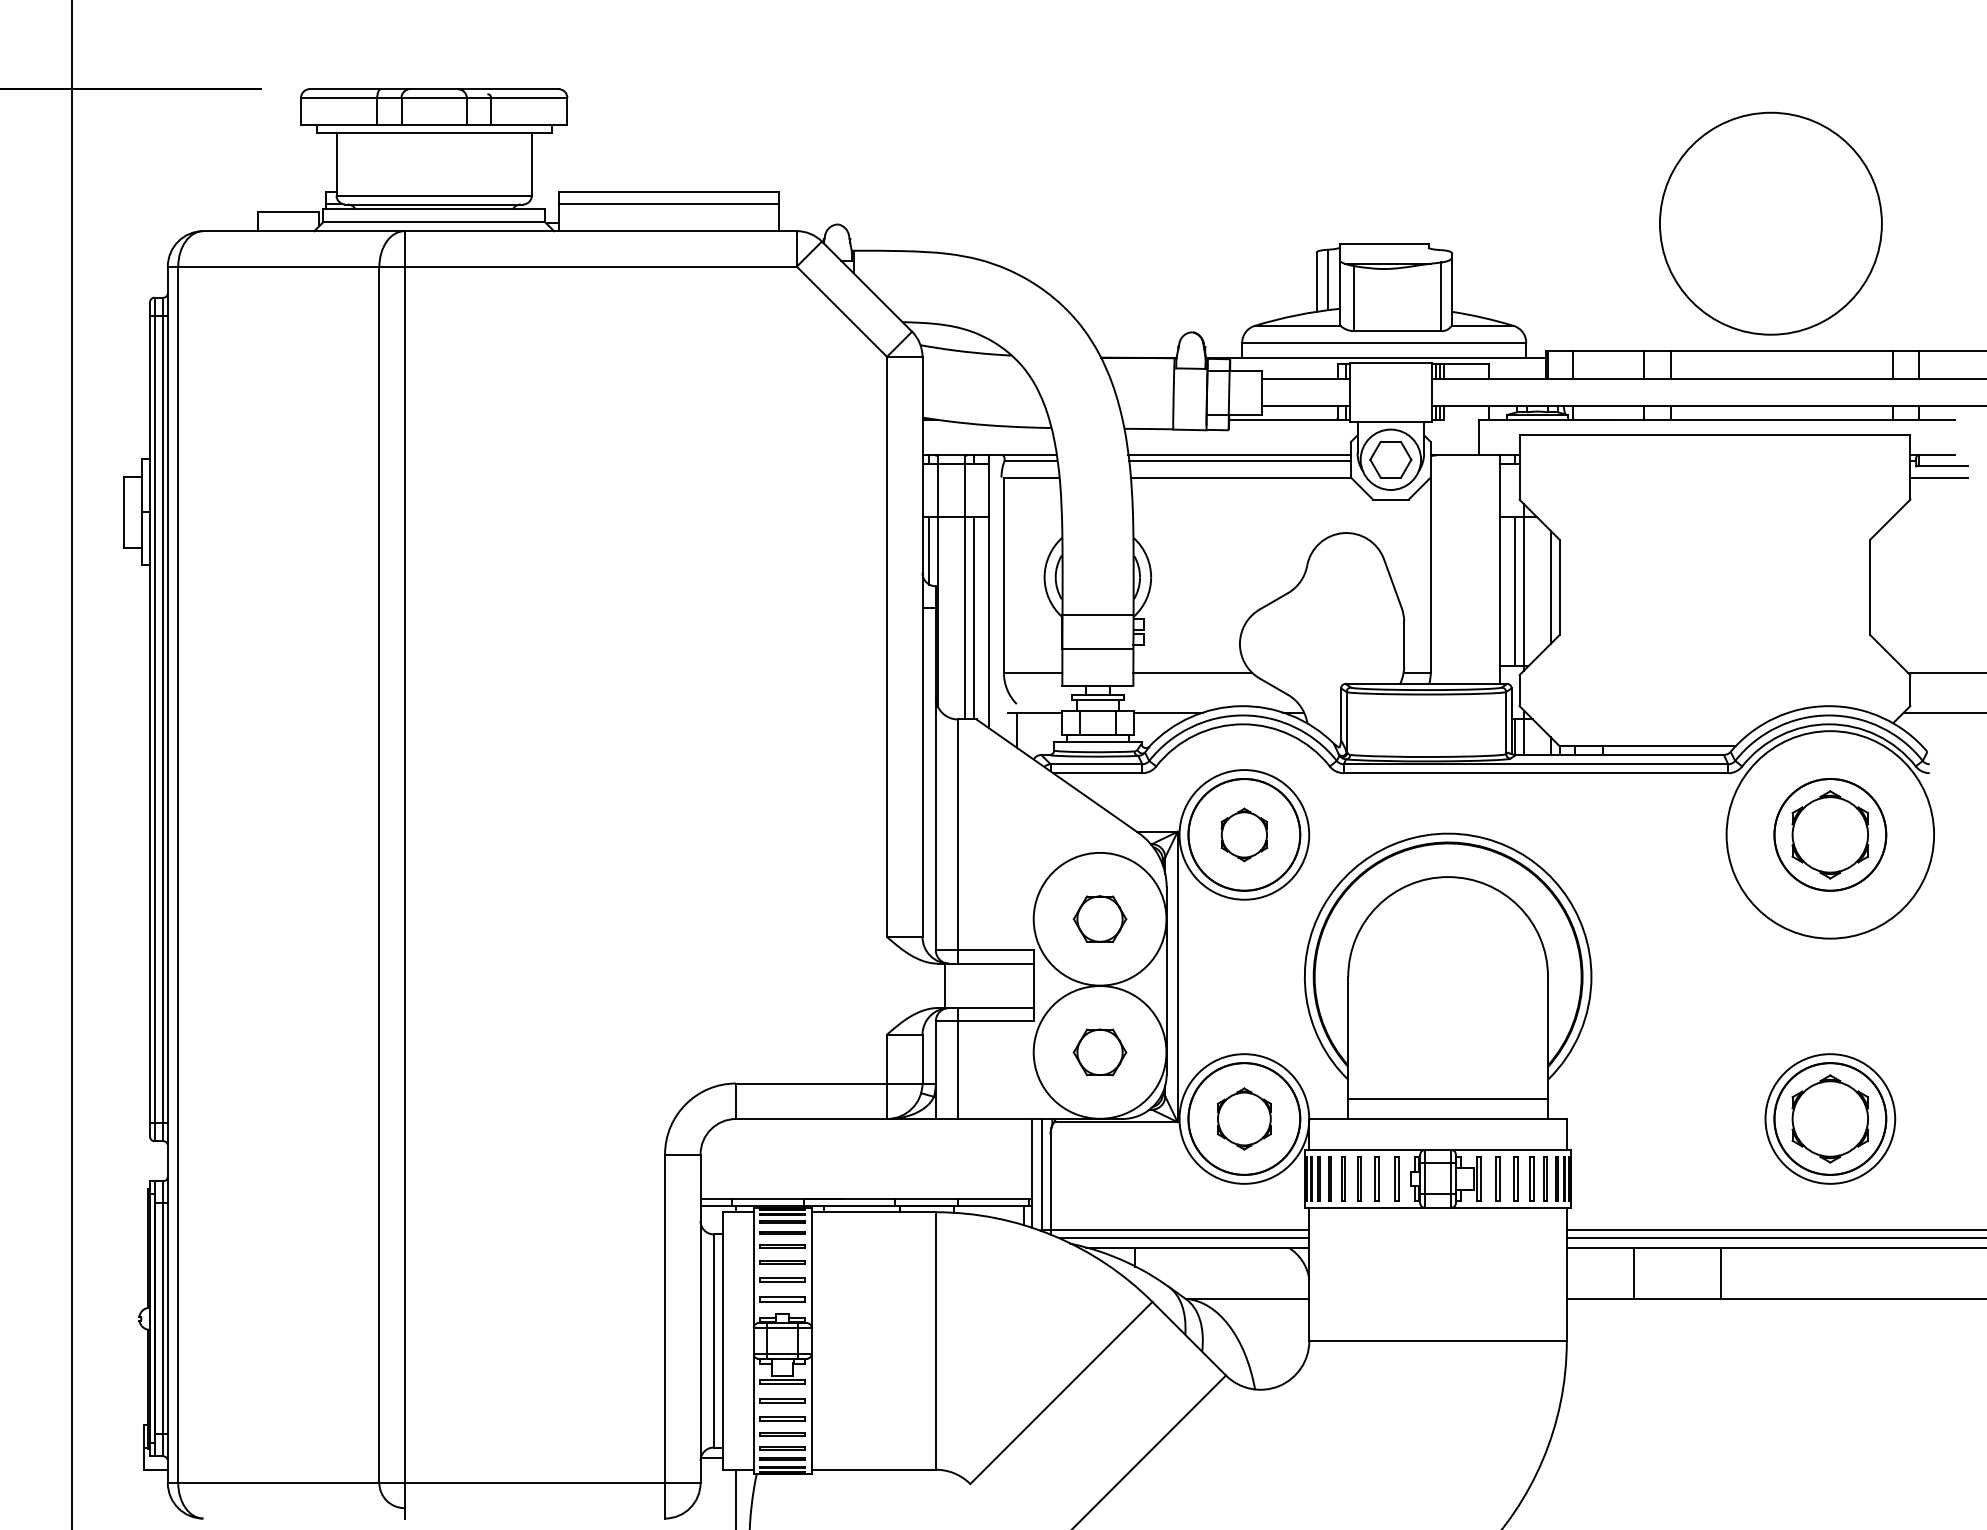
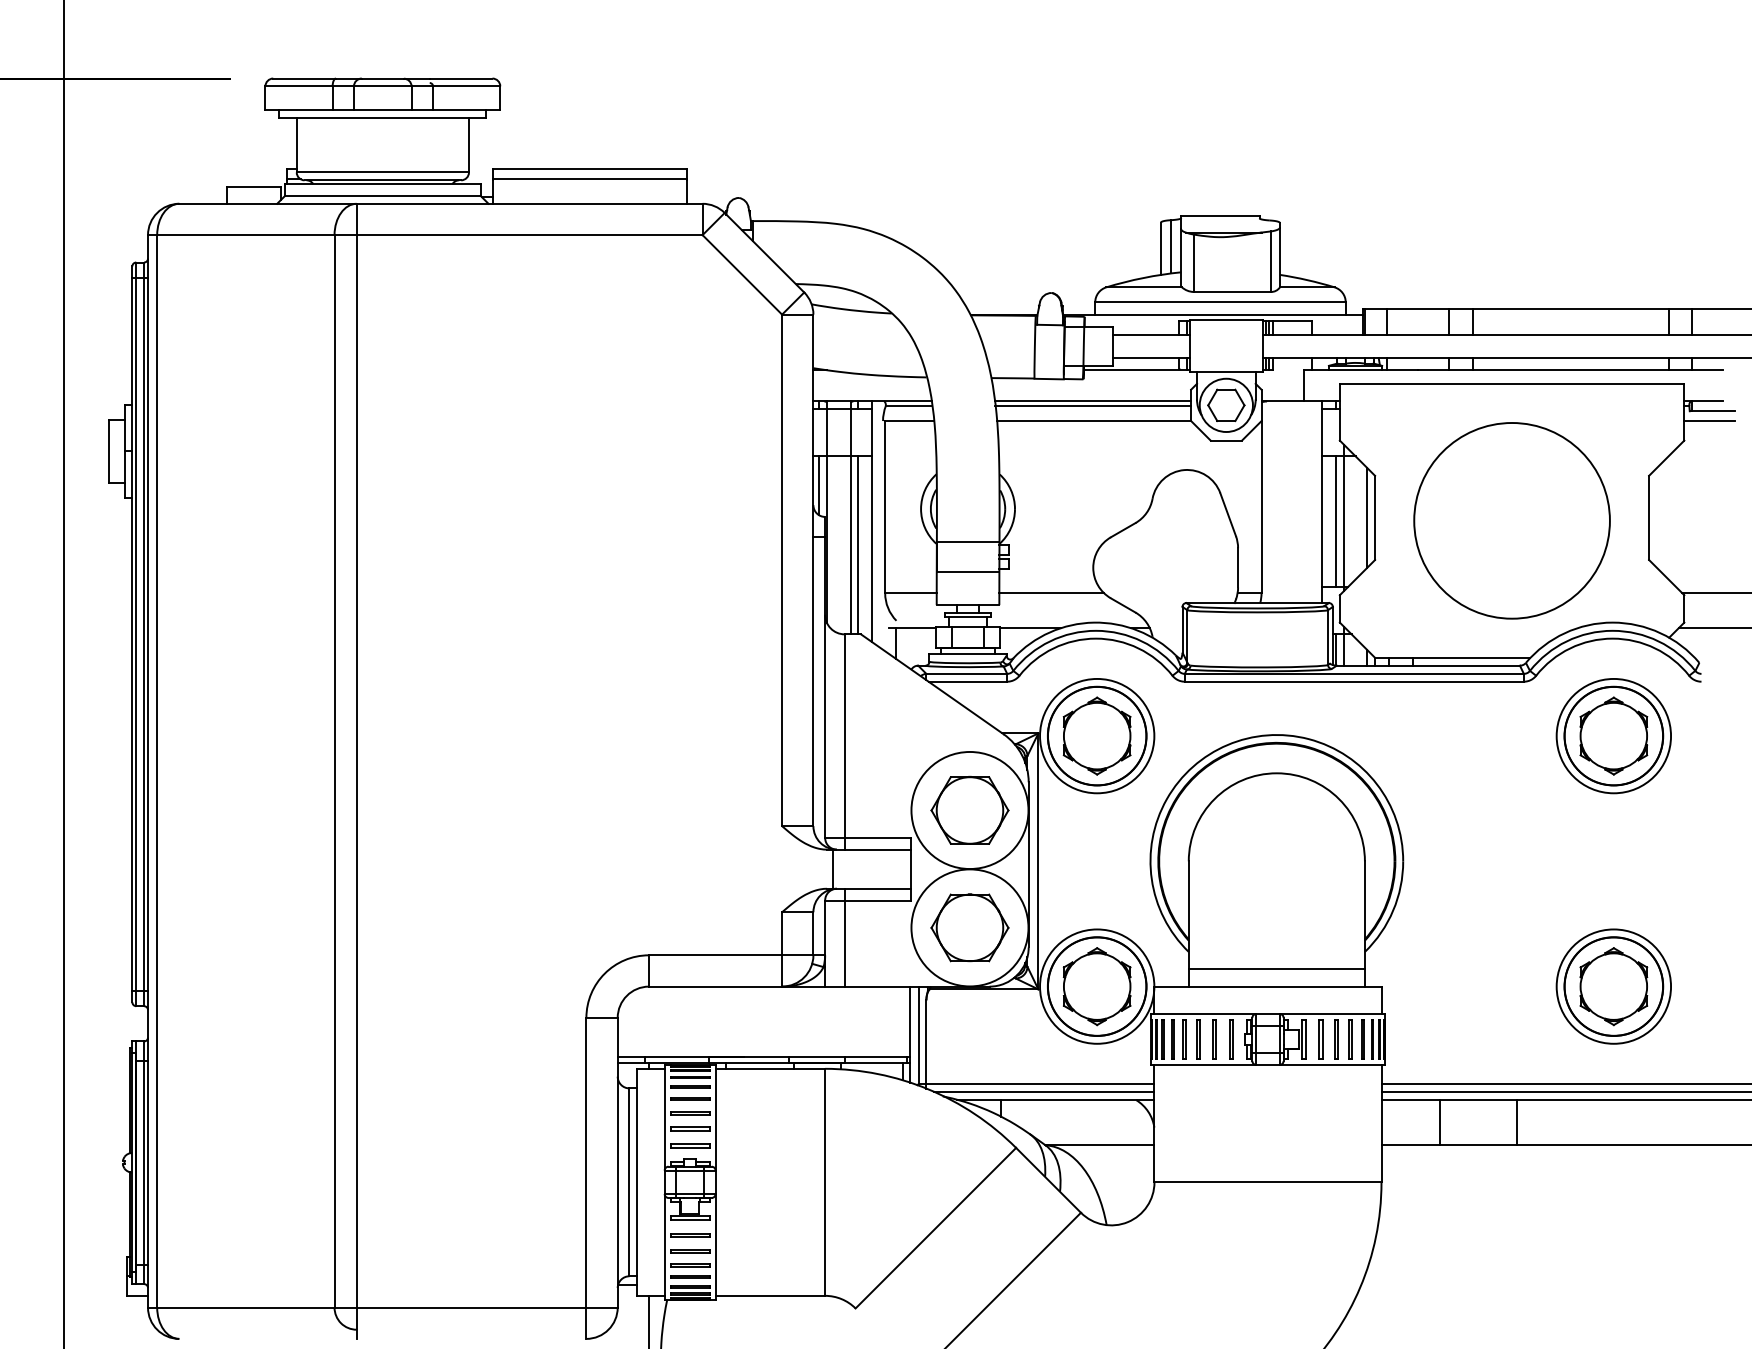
circle: (1770, 223) -> (1511, 520), moved
part: (1244, 834) -> (1097, 735), size x1.67
circle: (1830, 834) -> (1613, 735), size x0.62
part: (1099, 918) -> (969, 809), size x1.67
part: (1099, 1052) -> (969, 927), size x1.67
part: (1244, 1118) -> (1097, 986), size x1.43

